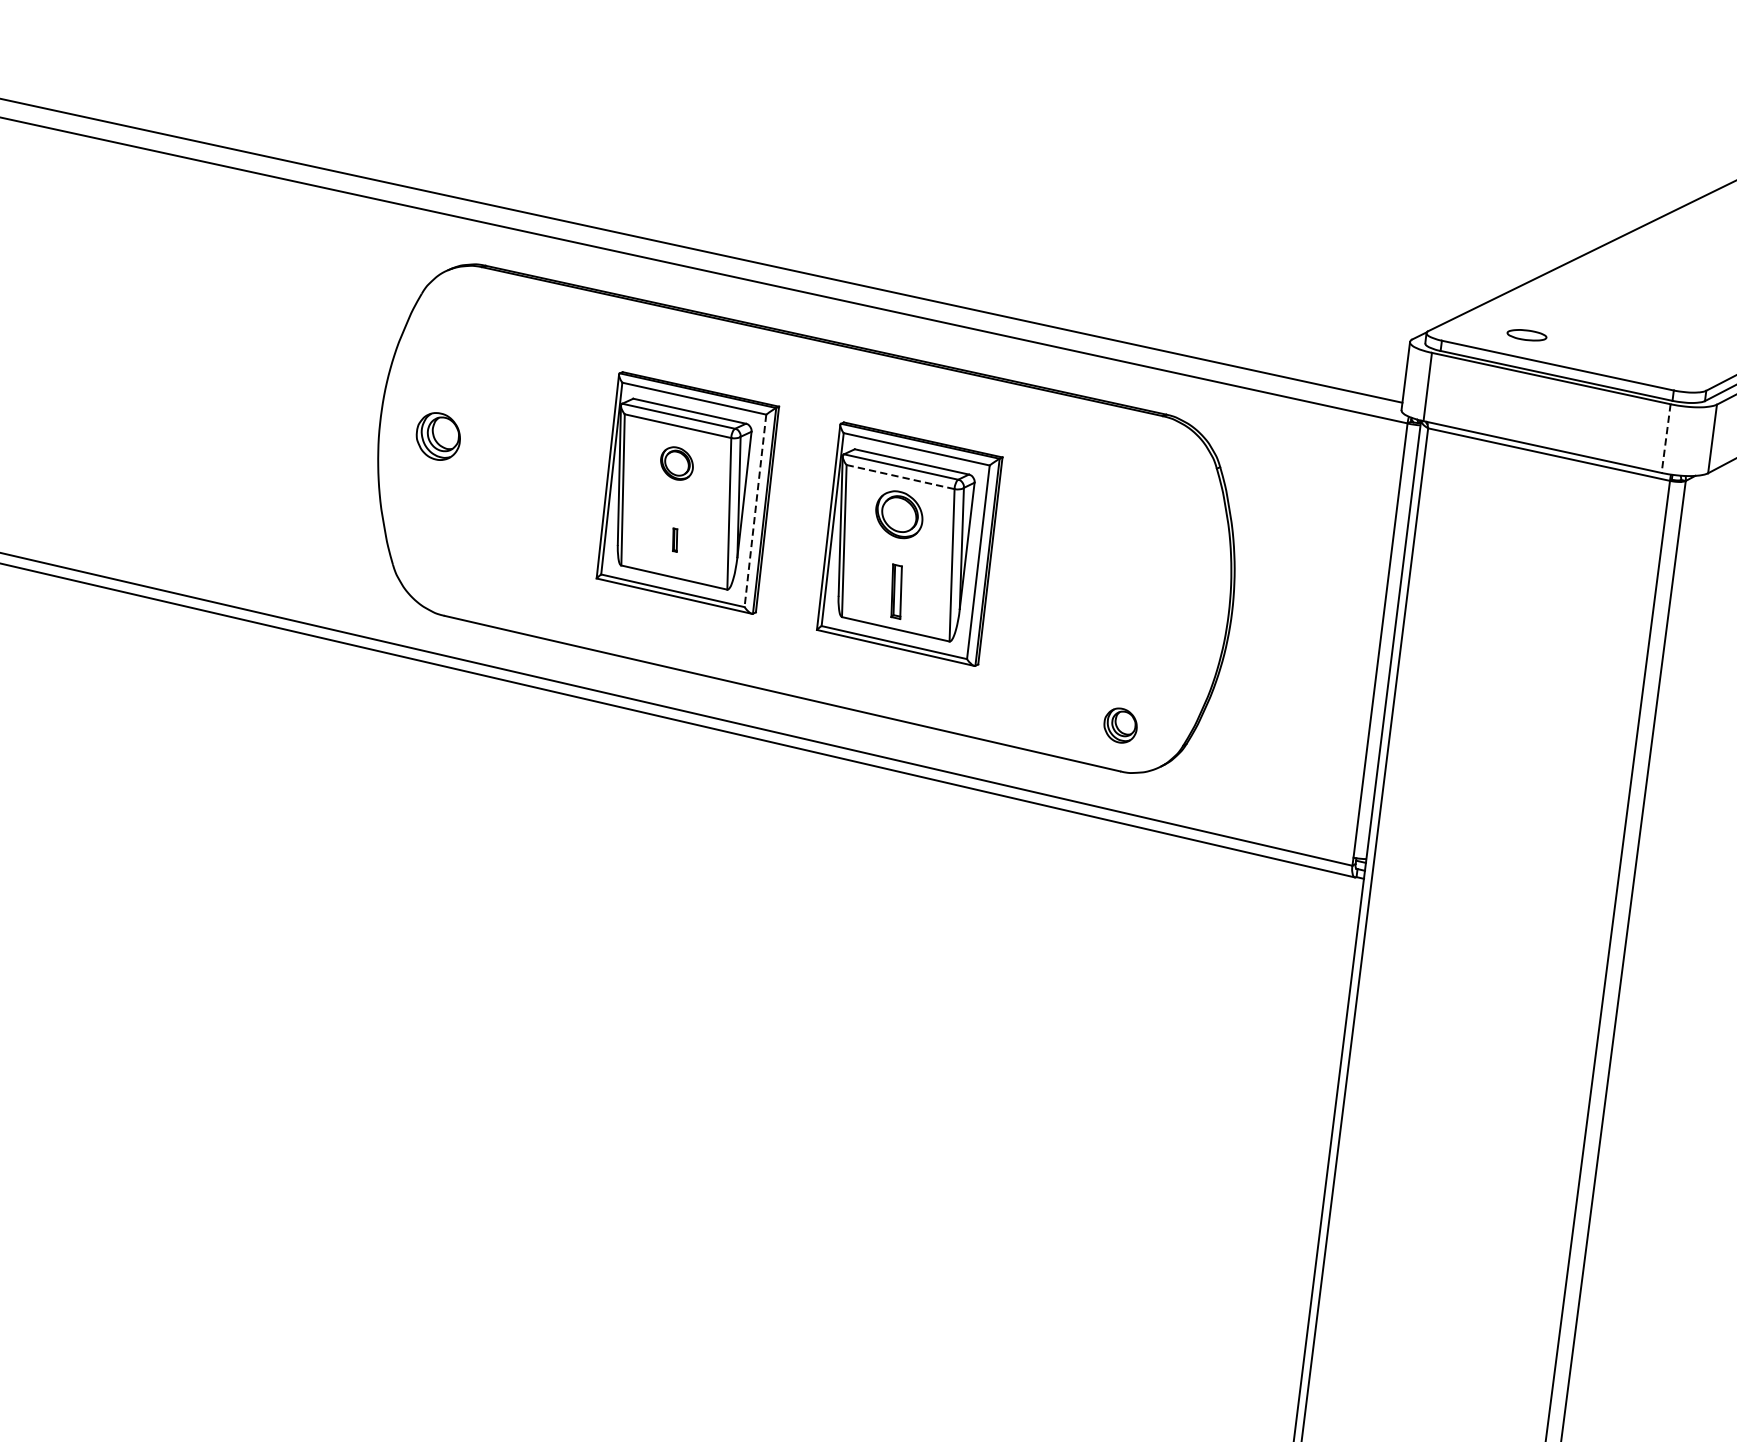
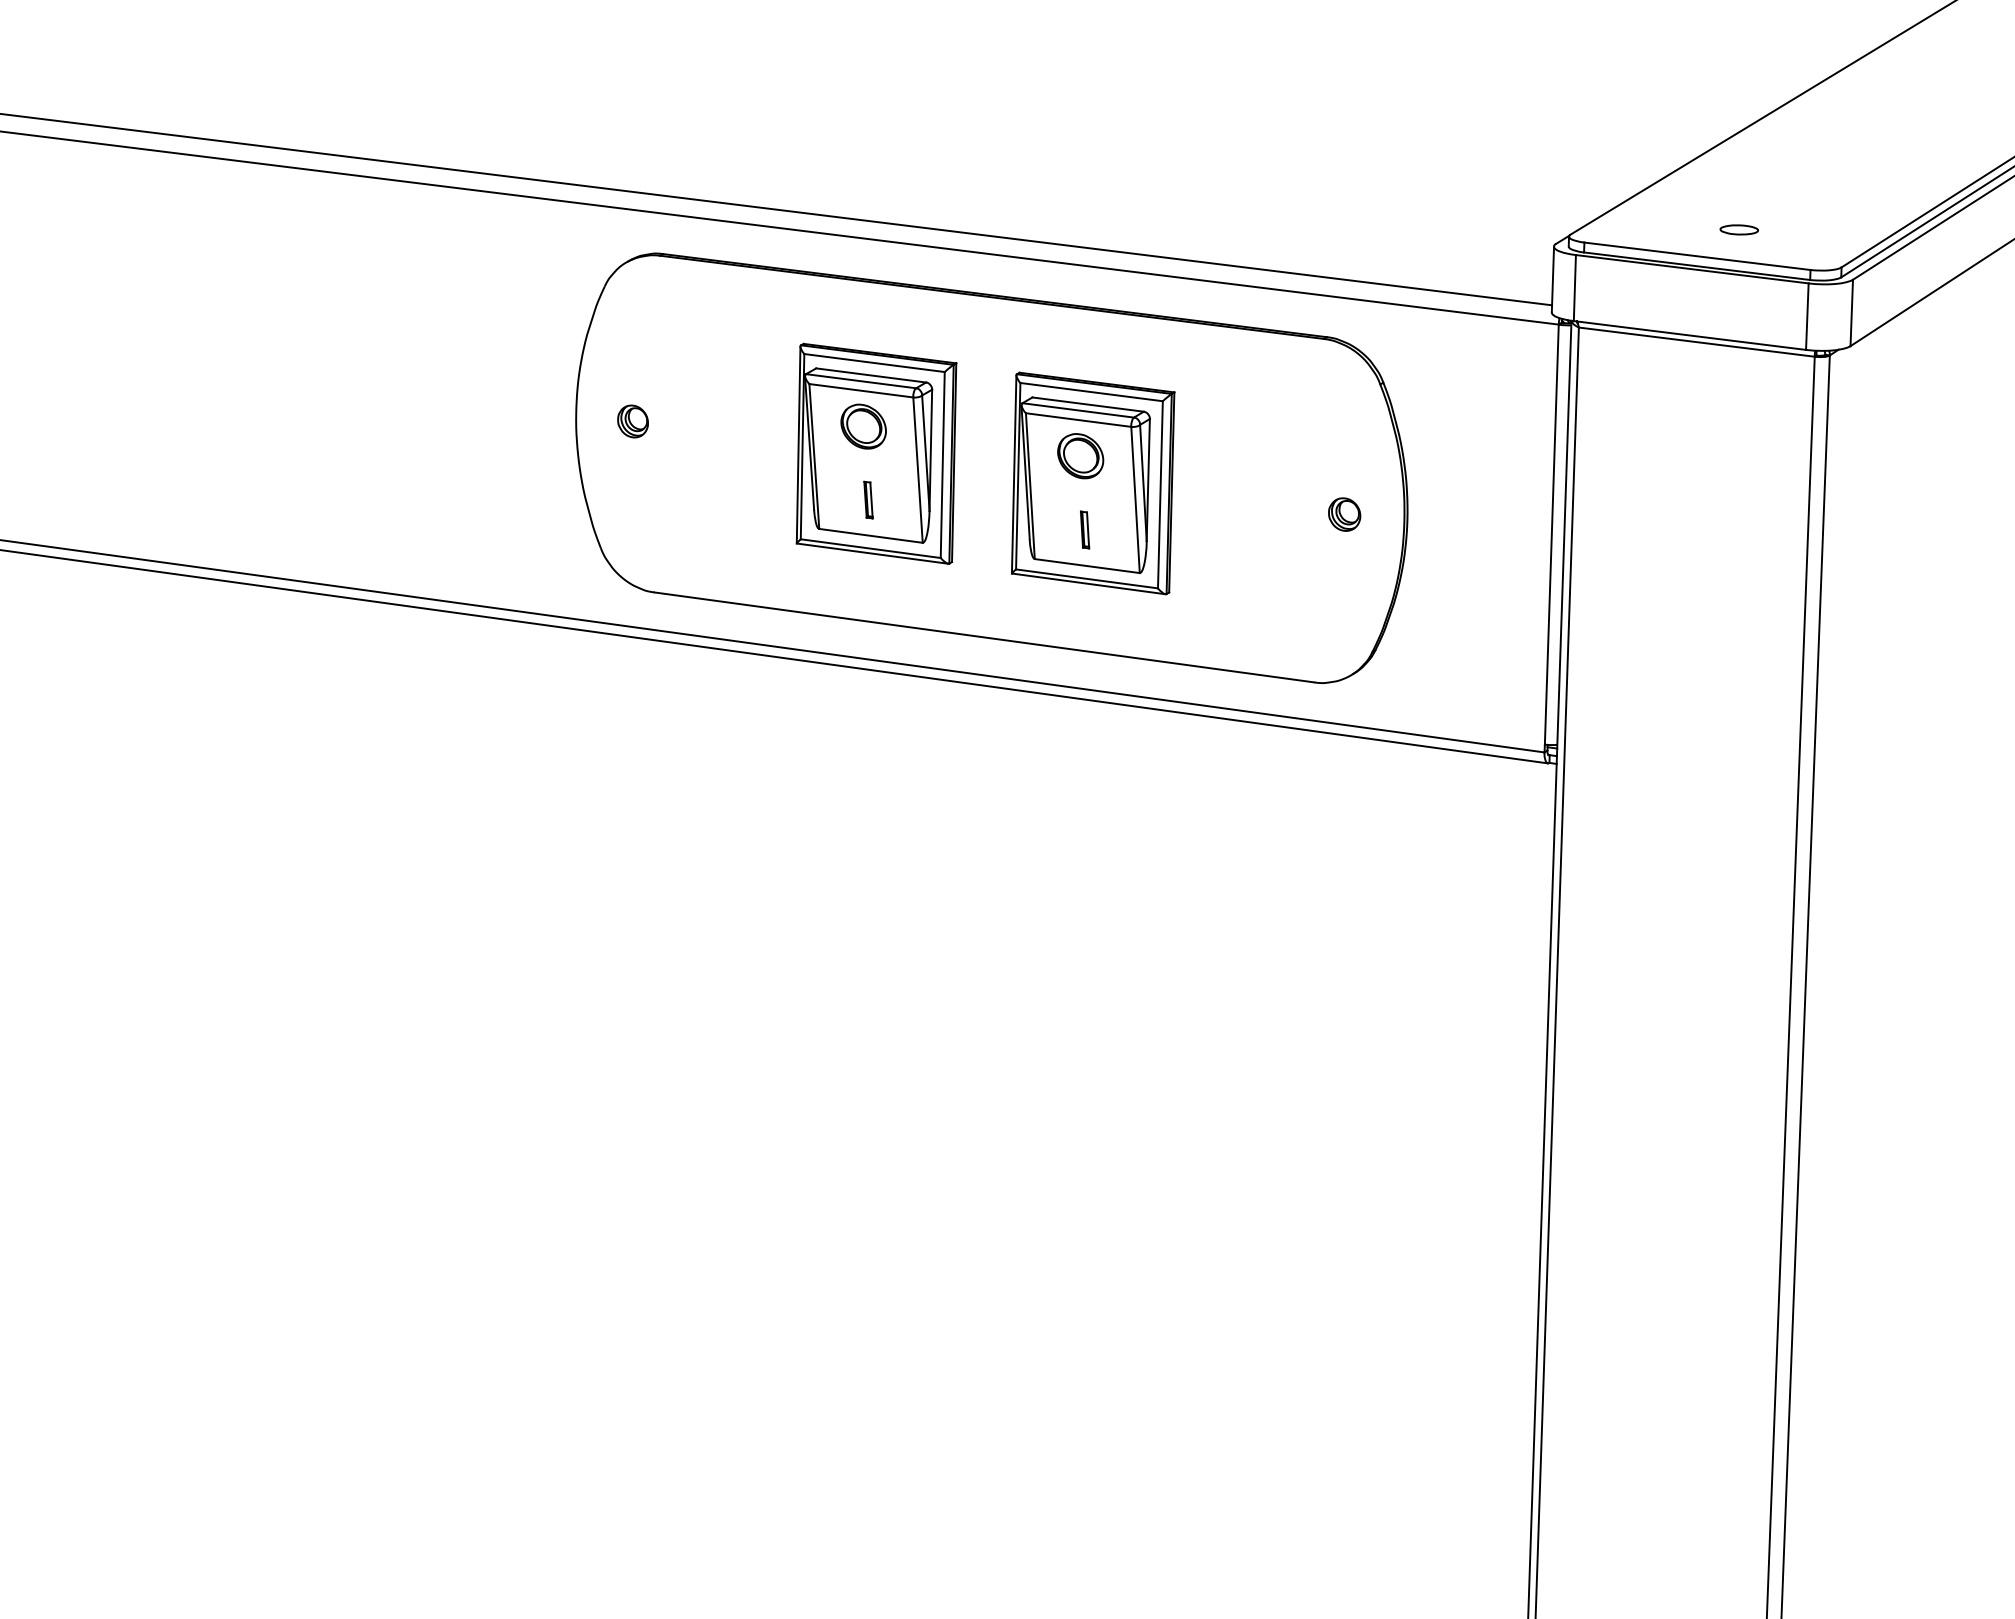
part: (1526, 334) -> (1738, 229), moved
part: (437, 436) -> (632, 421), size x0.71
line: (1666, 439) -> (1807, 317), dashed -> solid
part: (676, 463) -> (863, 426), size x1.43
line: (901, 477) -> (1079, 420), dashed -> solid
line: (755, 511) -> (942, 465), dashed -> solid
part: (675, 539) -> (868, 499), size x1.67
part: (897, 591) -> (1085, 529), size x0.71
part: (1120, 725) -> (1344, 514), moved

